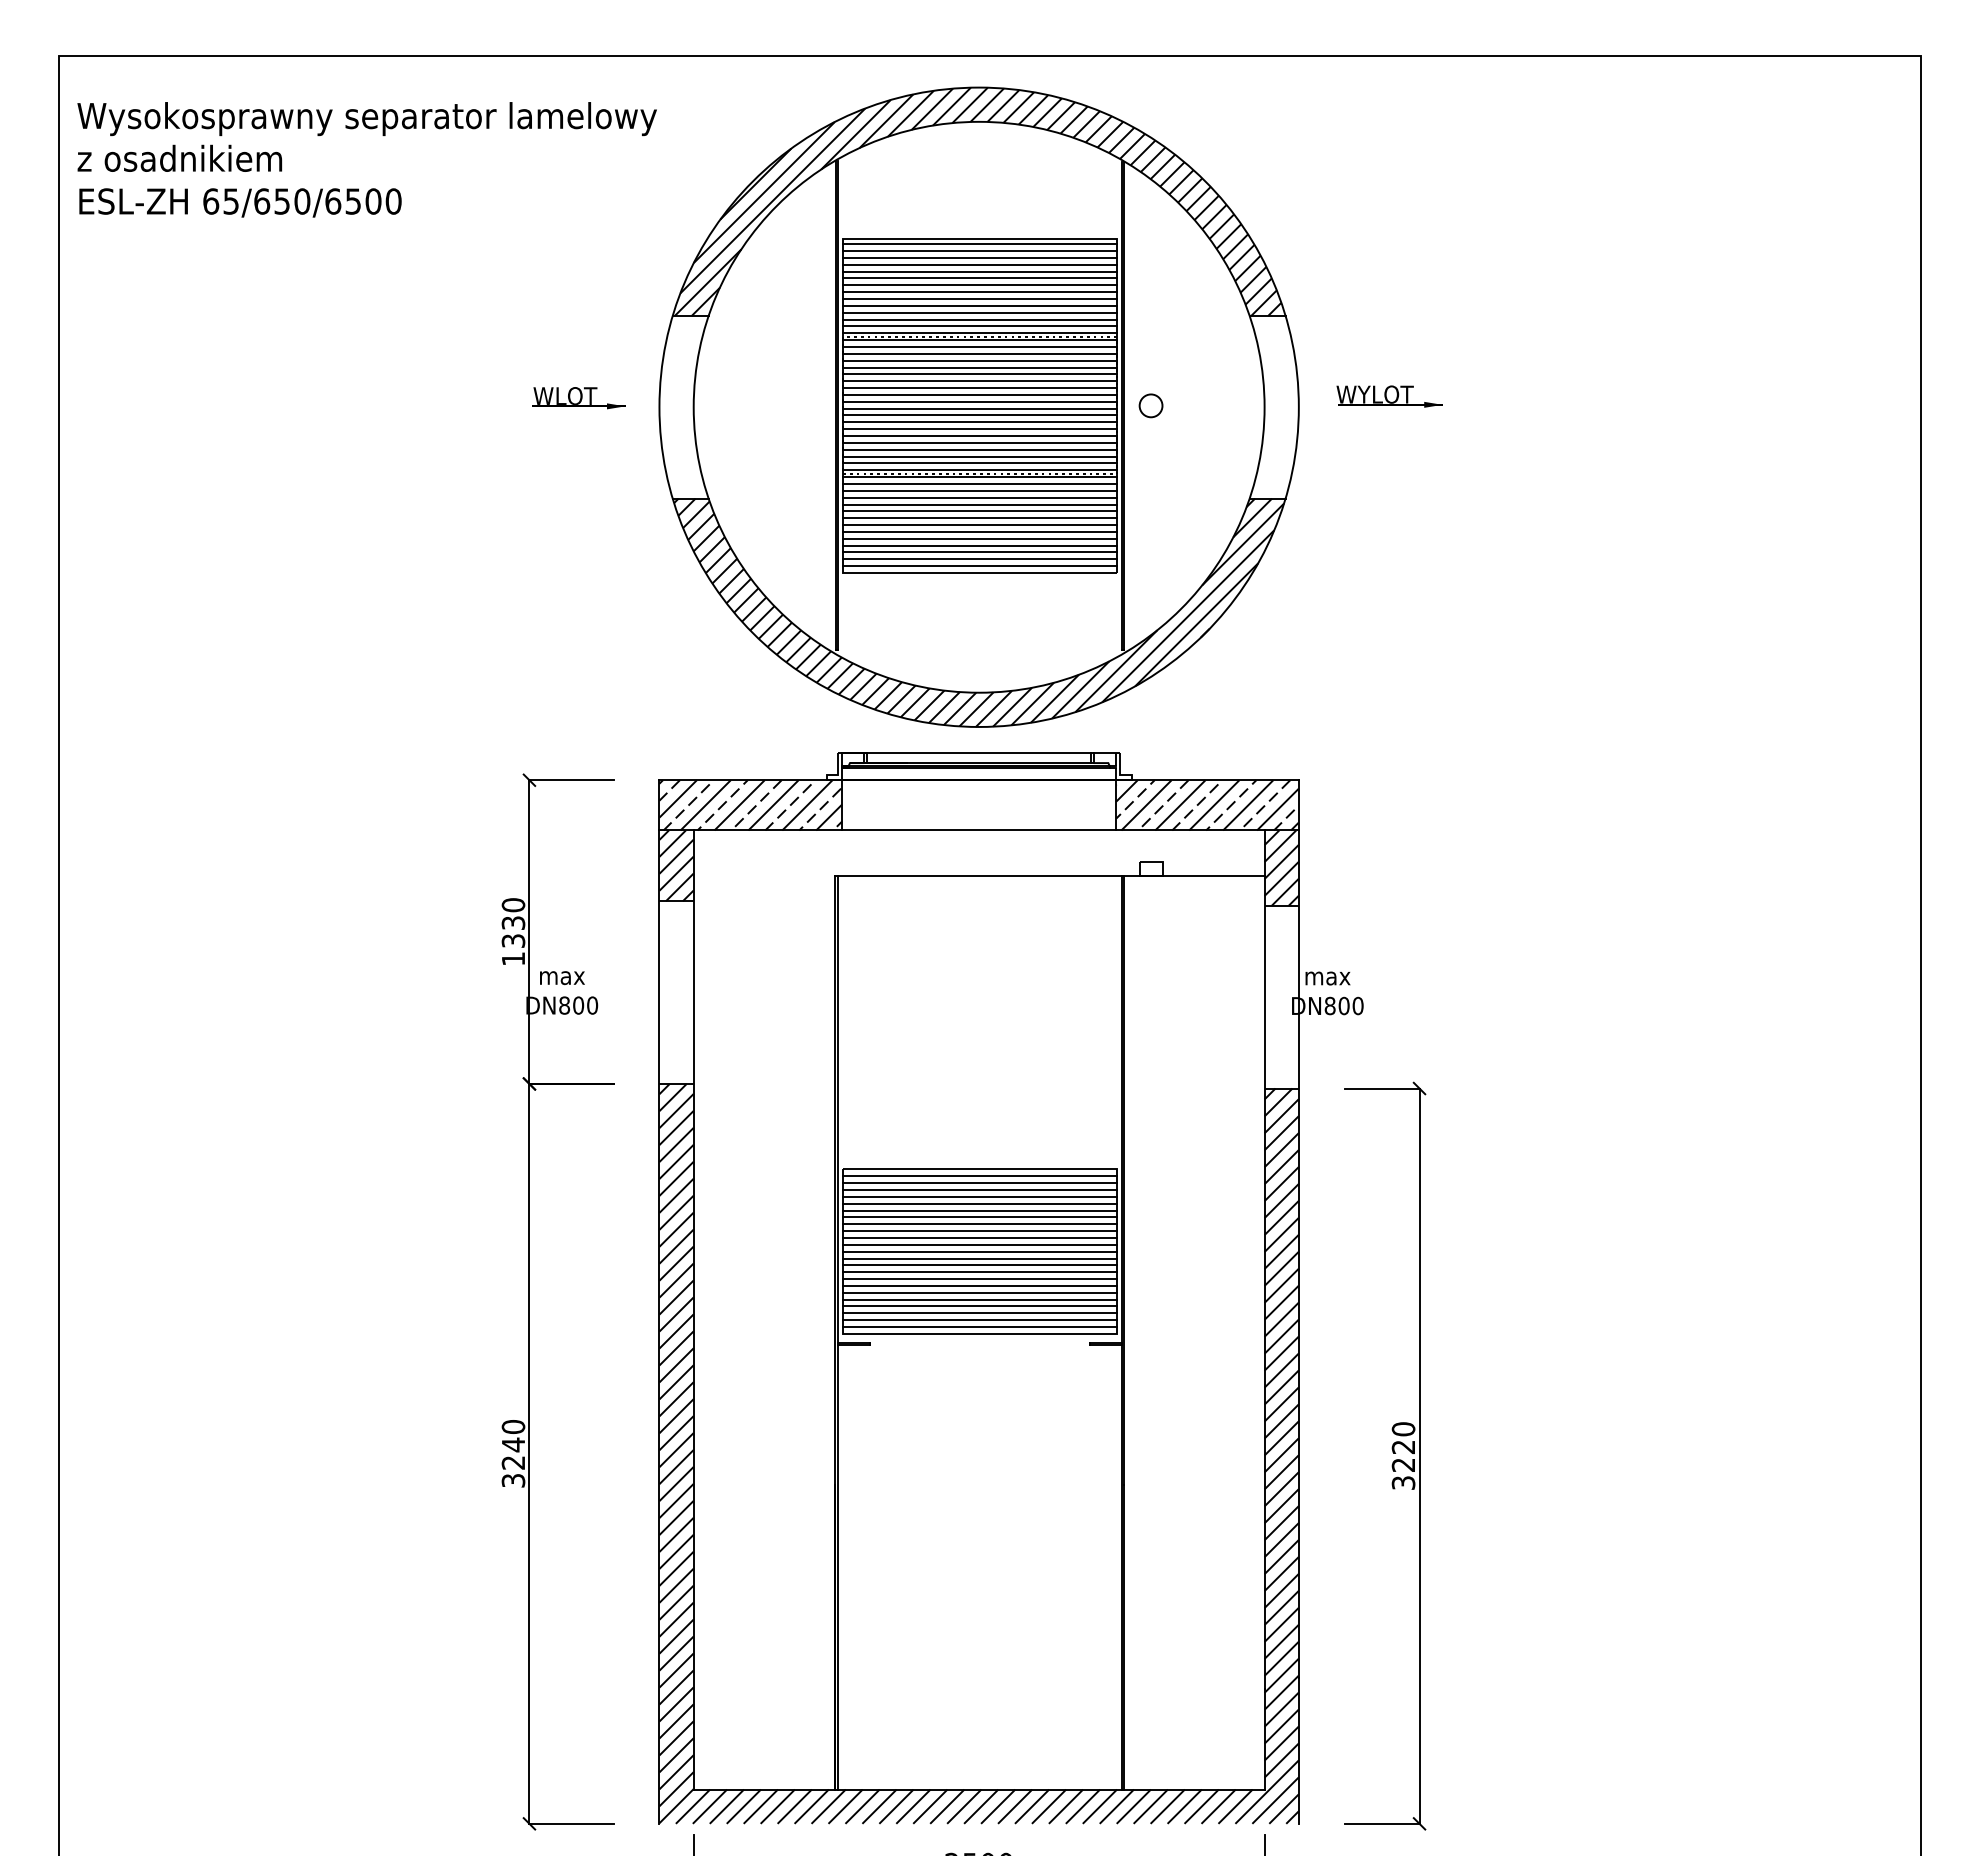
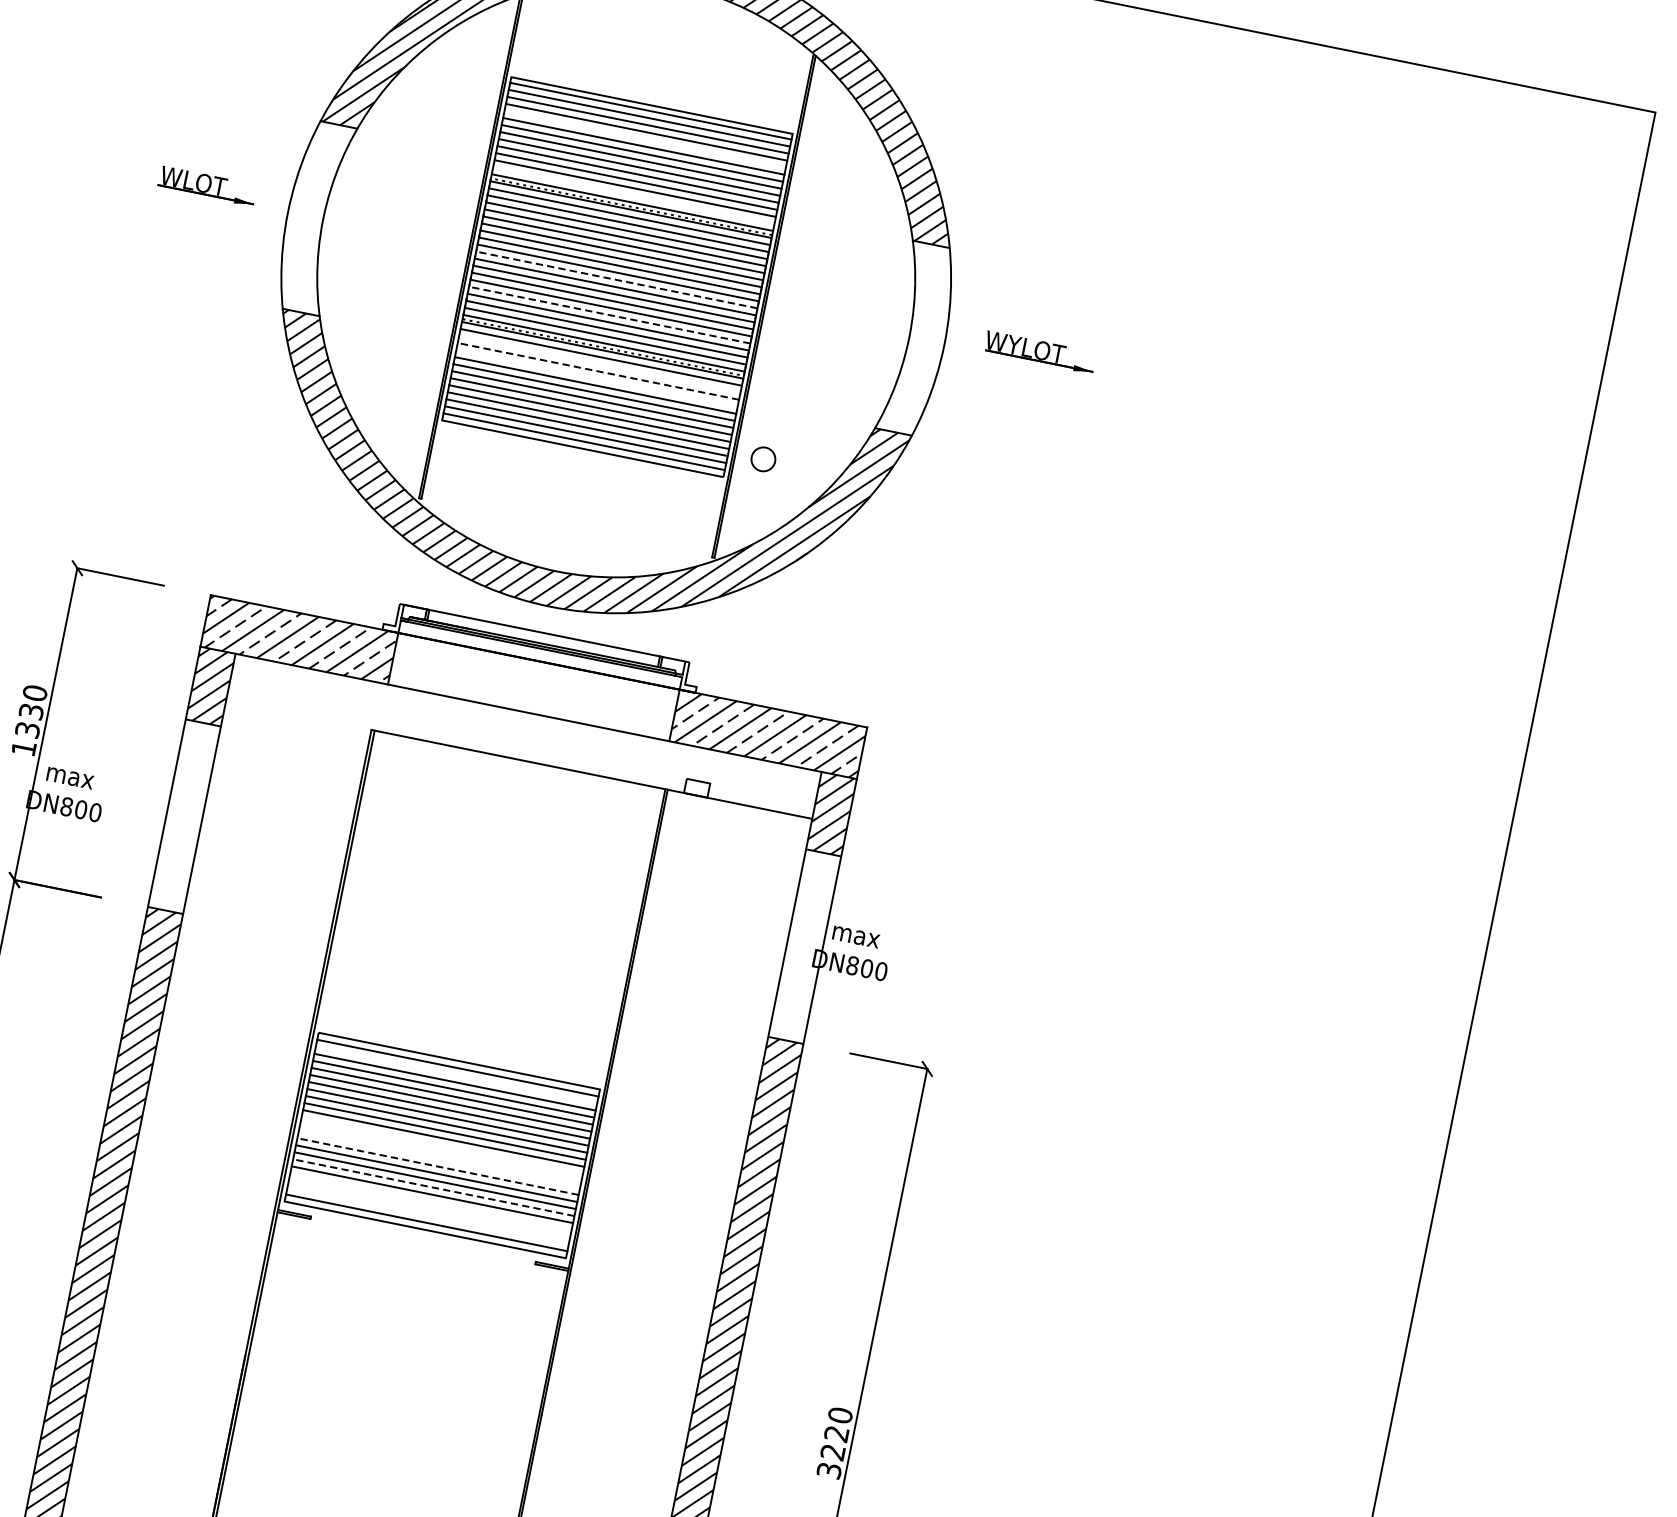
line: (980, 271) -> (645, 139), removed
line: (980, 326) -> (634, 195), removed
circle: (1150, 405) -> (762, 458), moved
line: (979, 408) -> (616, 279), solid -> dashed
line: (979, 442) -> (609, 314), solid -> dashed
line: (980, 490) -> (600, 364), removed
line: (979, 497) -> (597, 371), solid -> dashed
line: (980, 504) -> (597, 378), removed
line: (980, 1183) -> (456, 1075), removed
line: (980, 1251) -> (442, 1145), removed
line: (980, 1258) -> (441, 1152), removed
line: (980, 1265) -> (439, 1159), removed
line: (979, 1272) -> (437, 1166), solid -> dashed
line: (979, 1292) -> (433, 1187), solid -> dashed
line: (980, 1306) -> (431, 1201), removed
line: (980, 1313) -> (430, 1209), removed
line: (980, 1320) -> (428, 1216), removed

